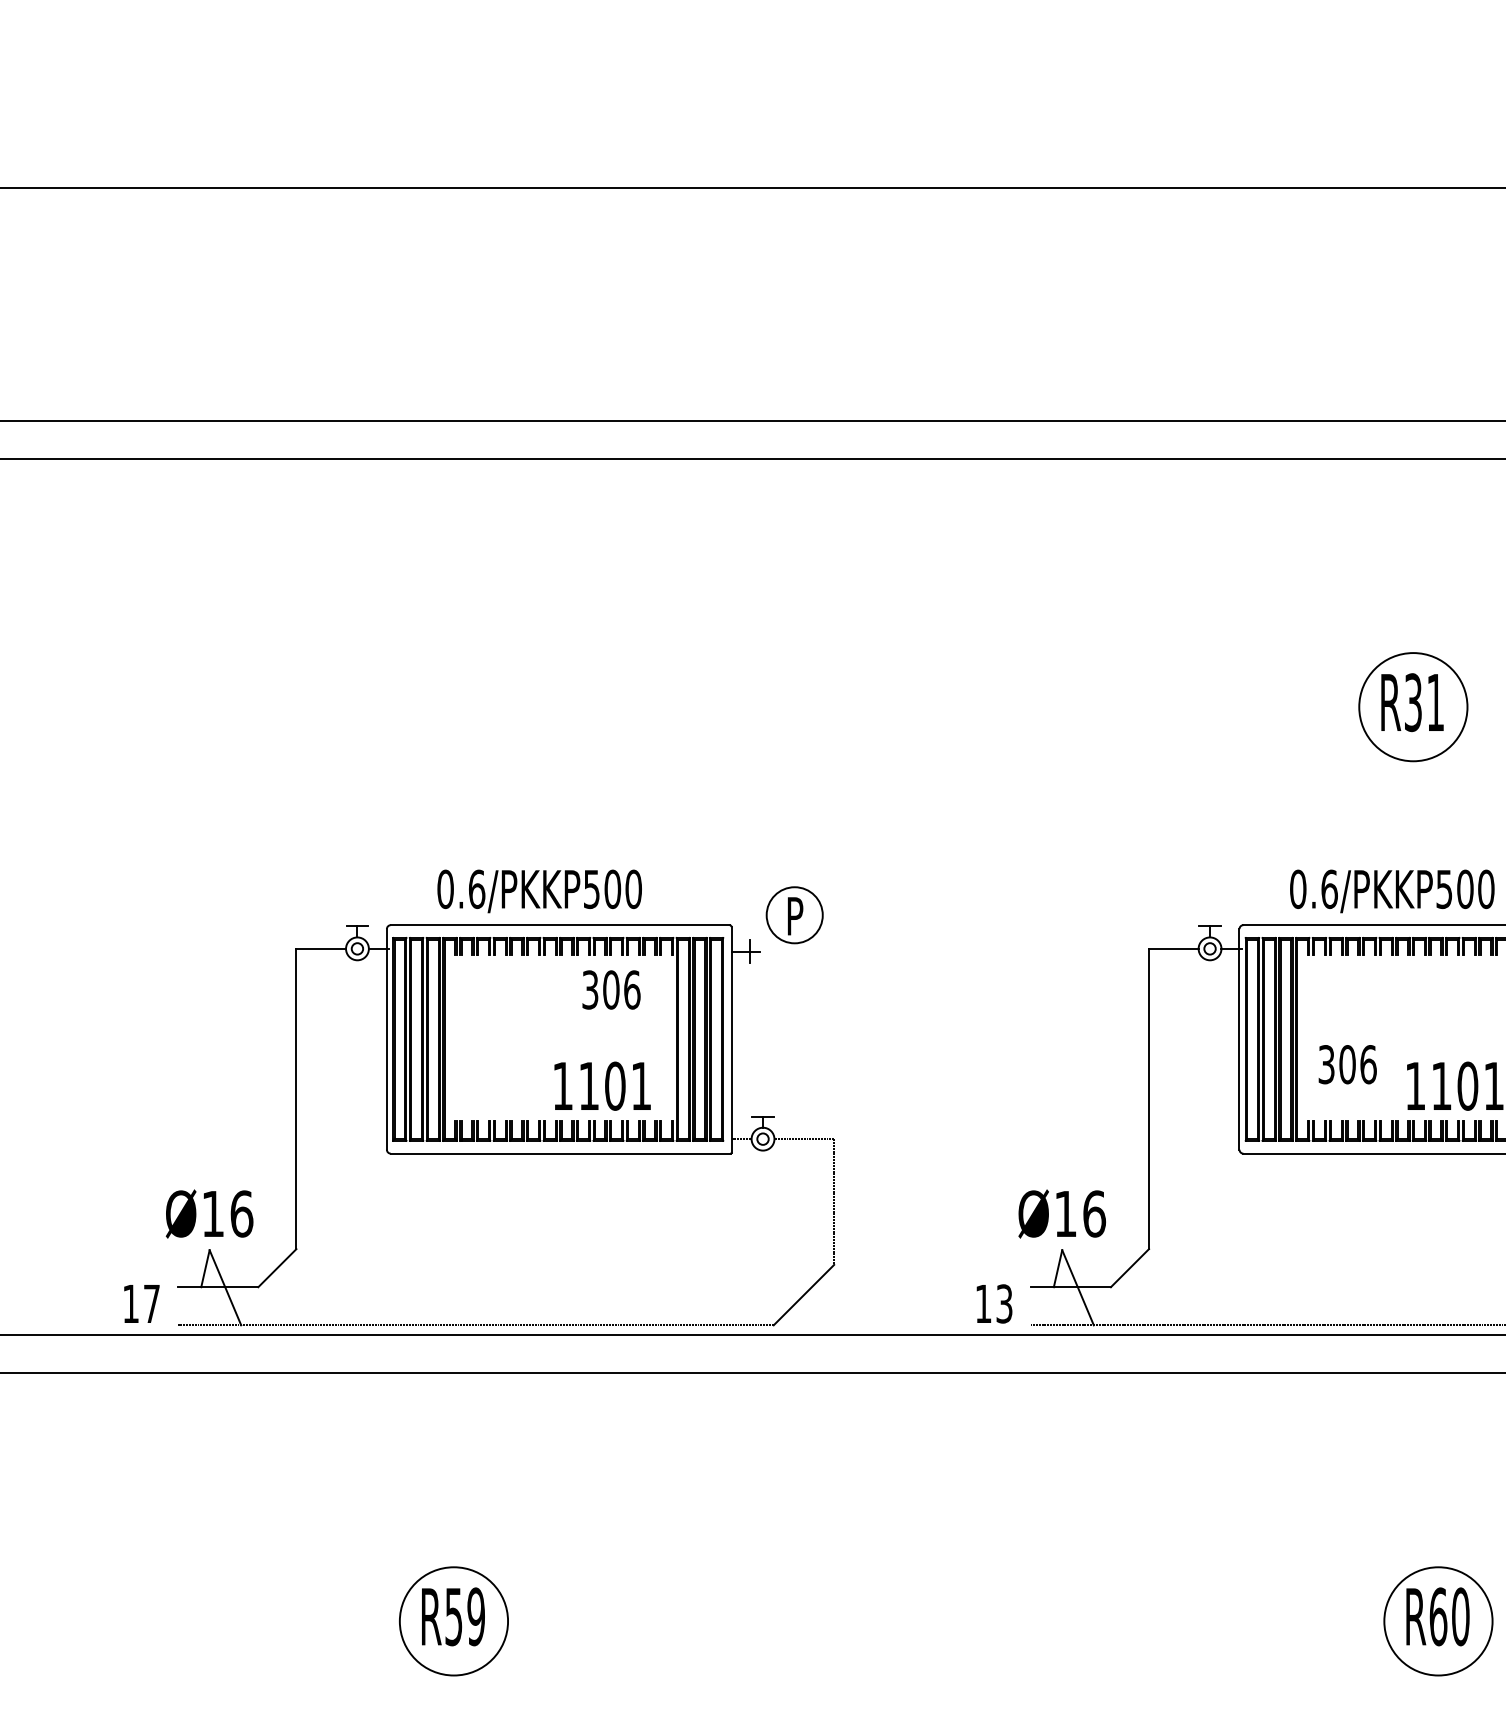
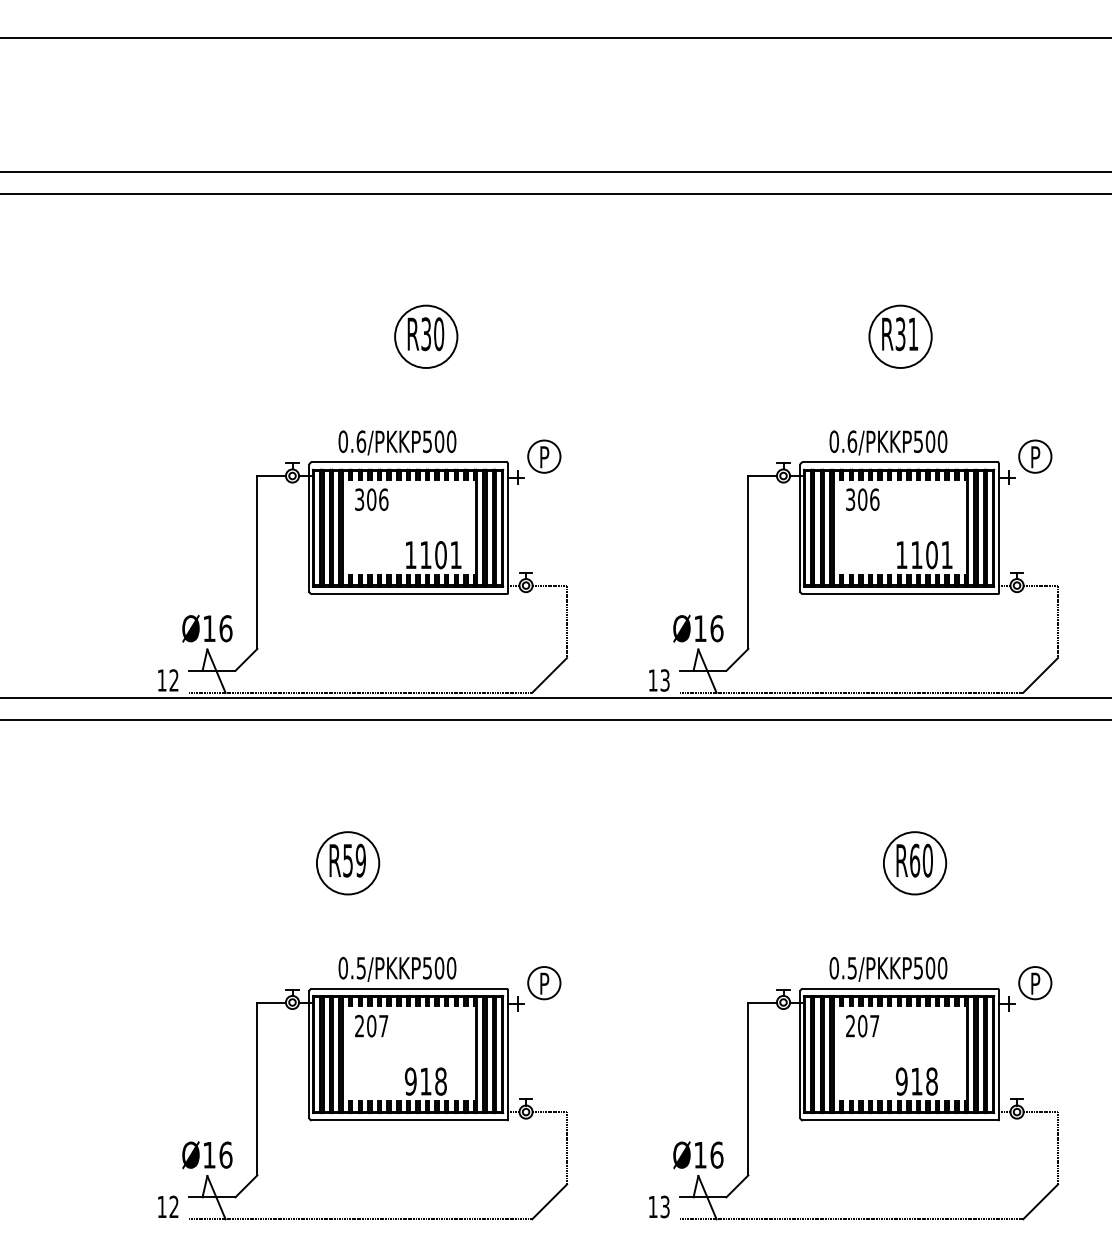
part: (590, 706) -> (426, 336), added
text: (610, 989) -> (371, 499), moved
text: (1347, 1064) -> (862, 499), moved
text: (150, 1303) -> (173, 680), 17 -> 12

